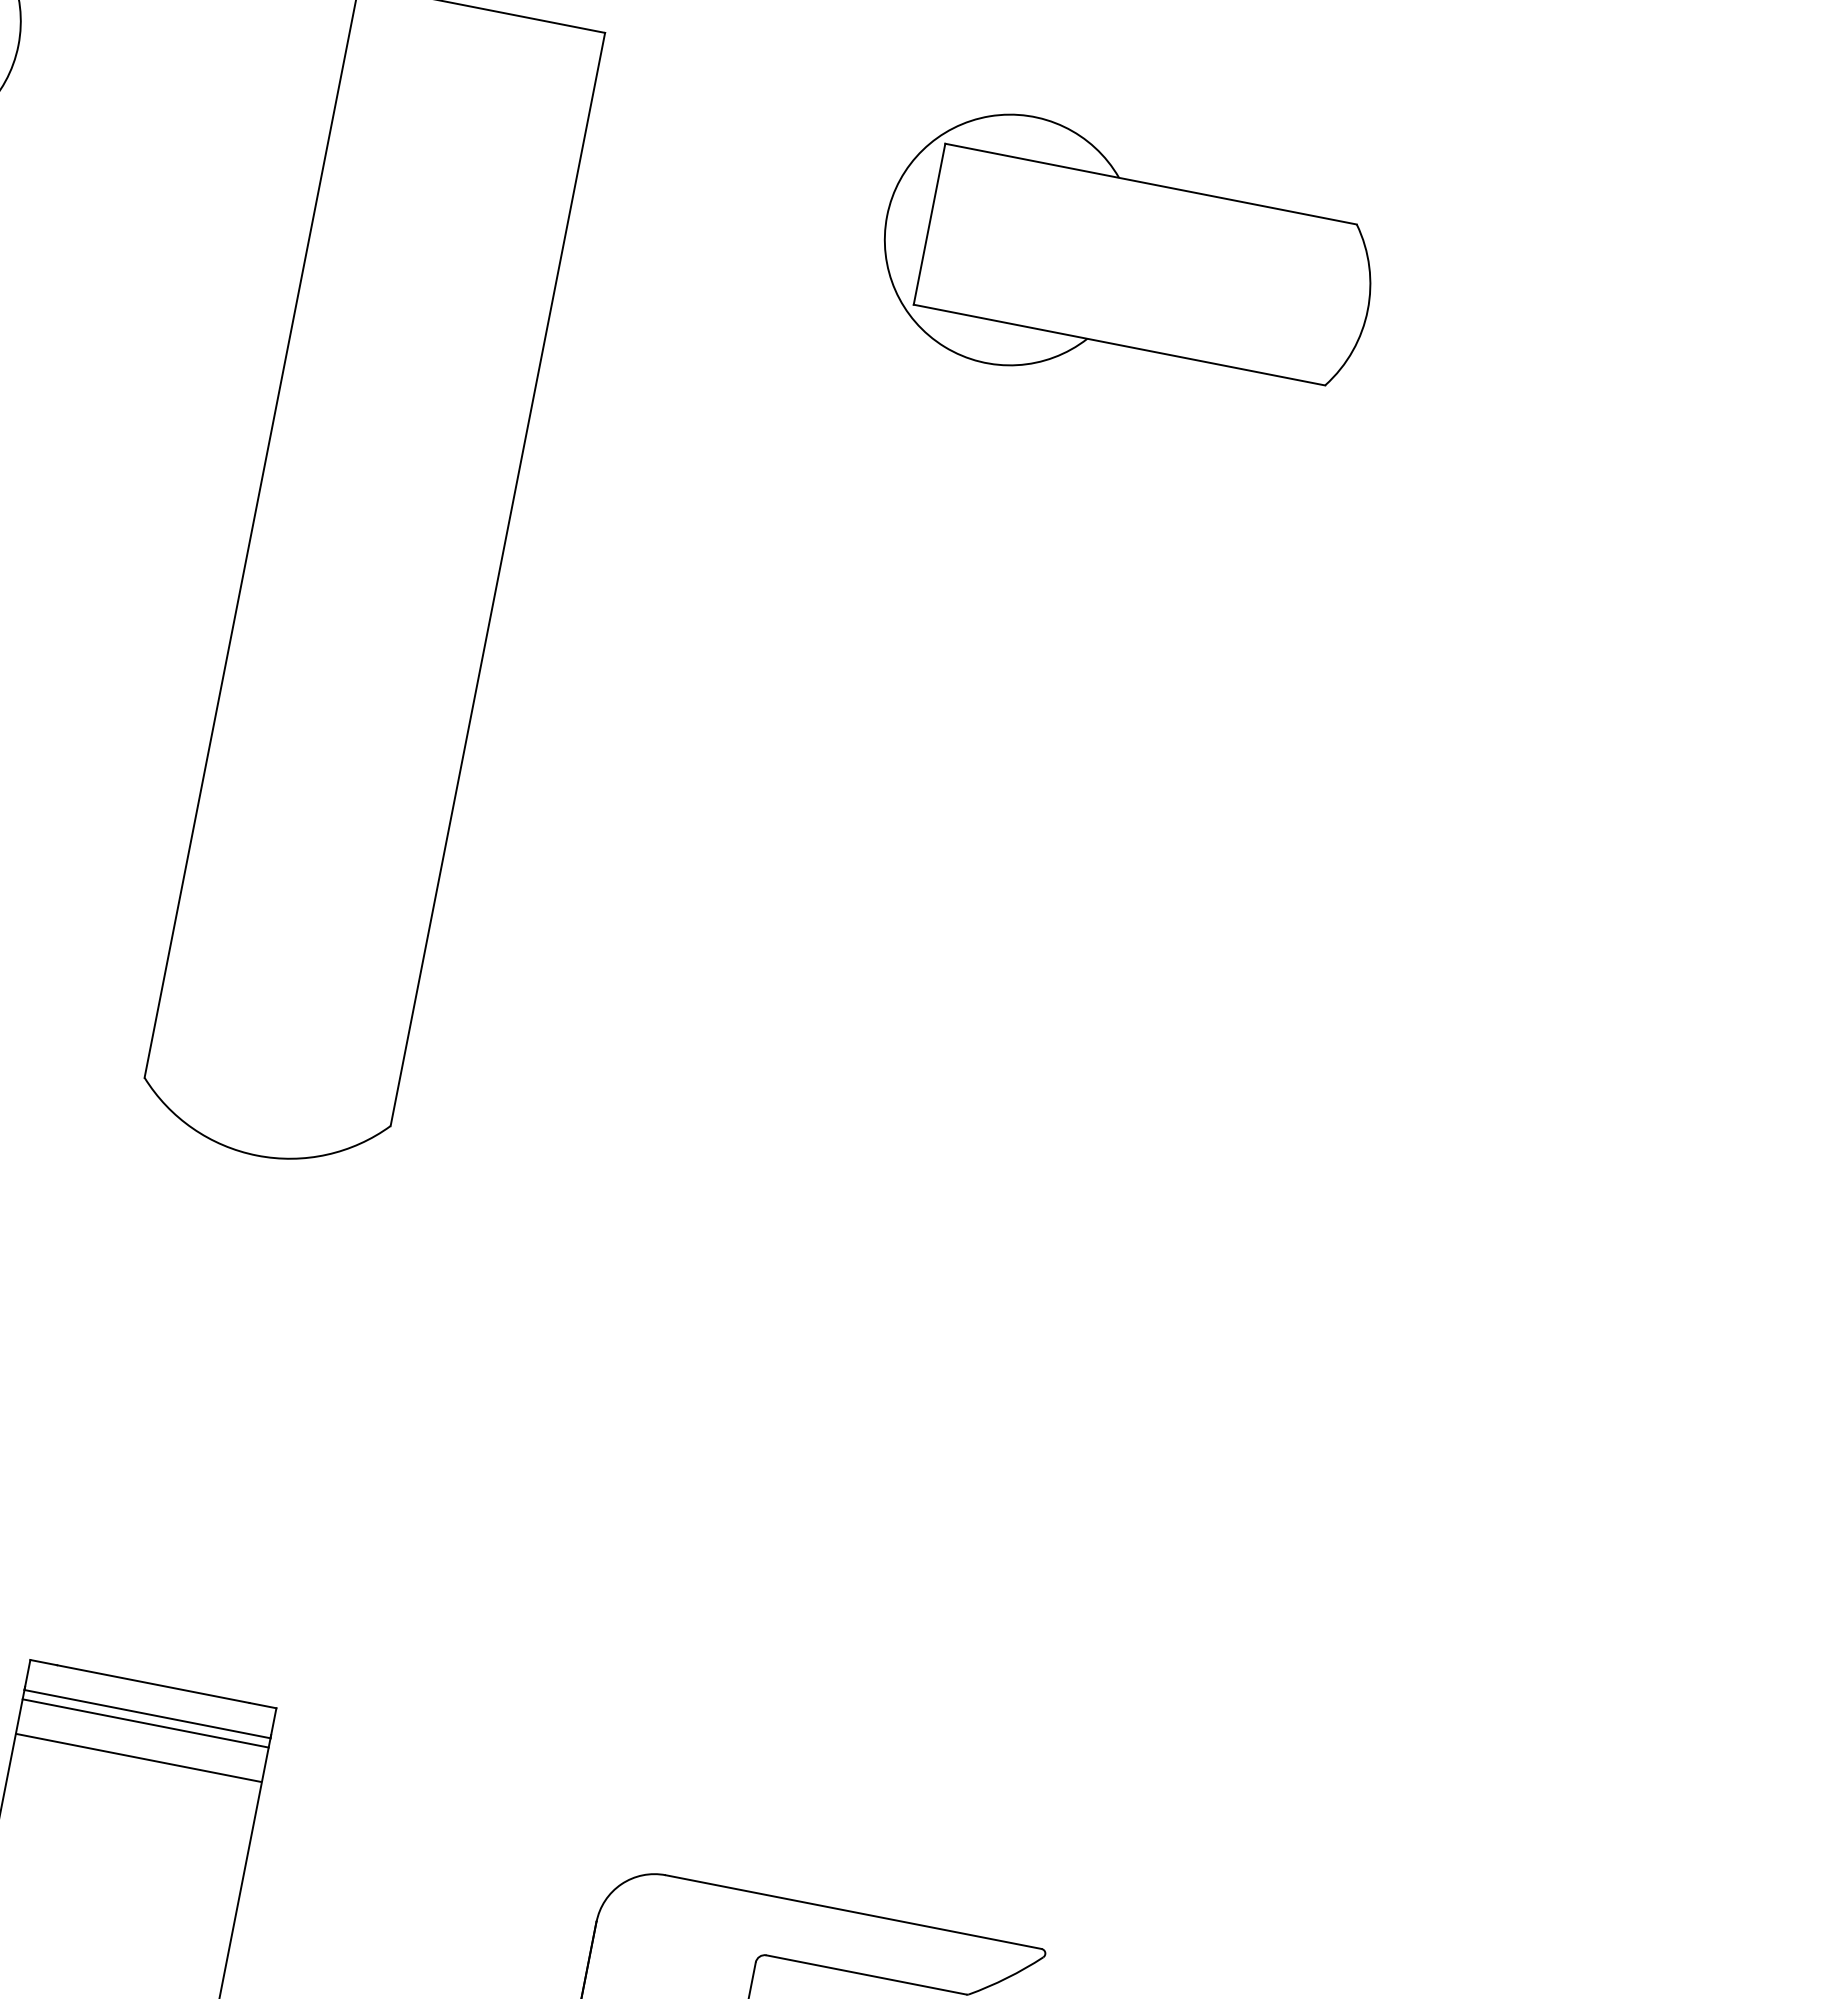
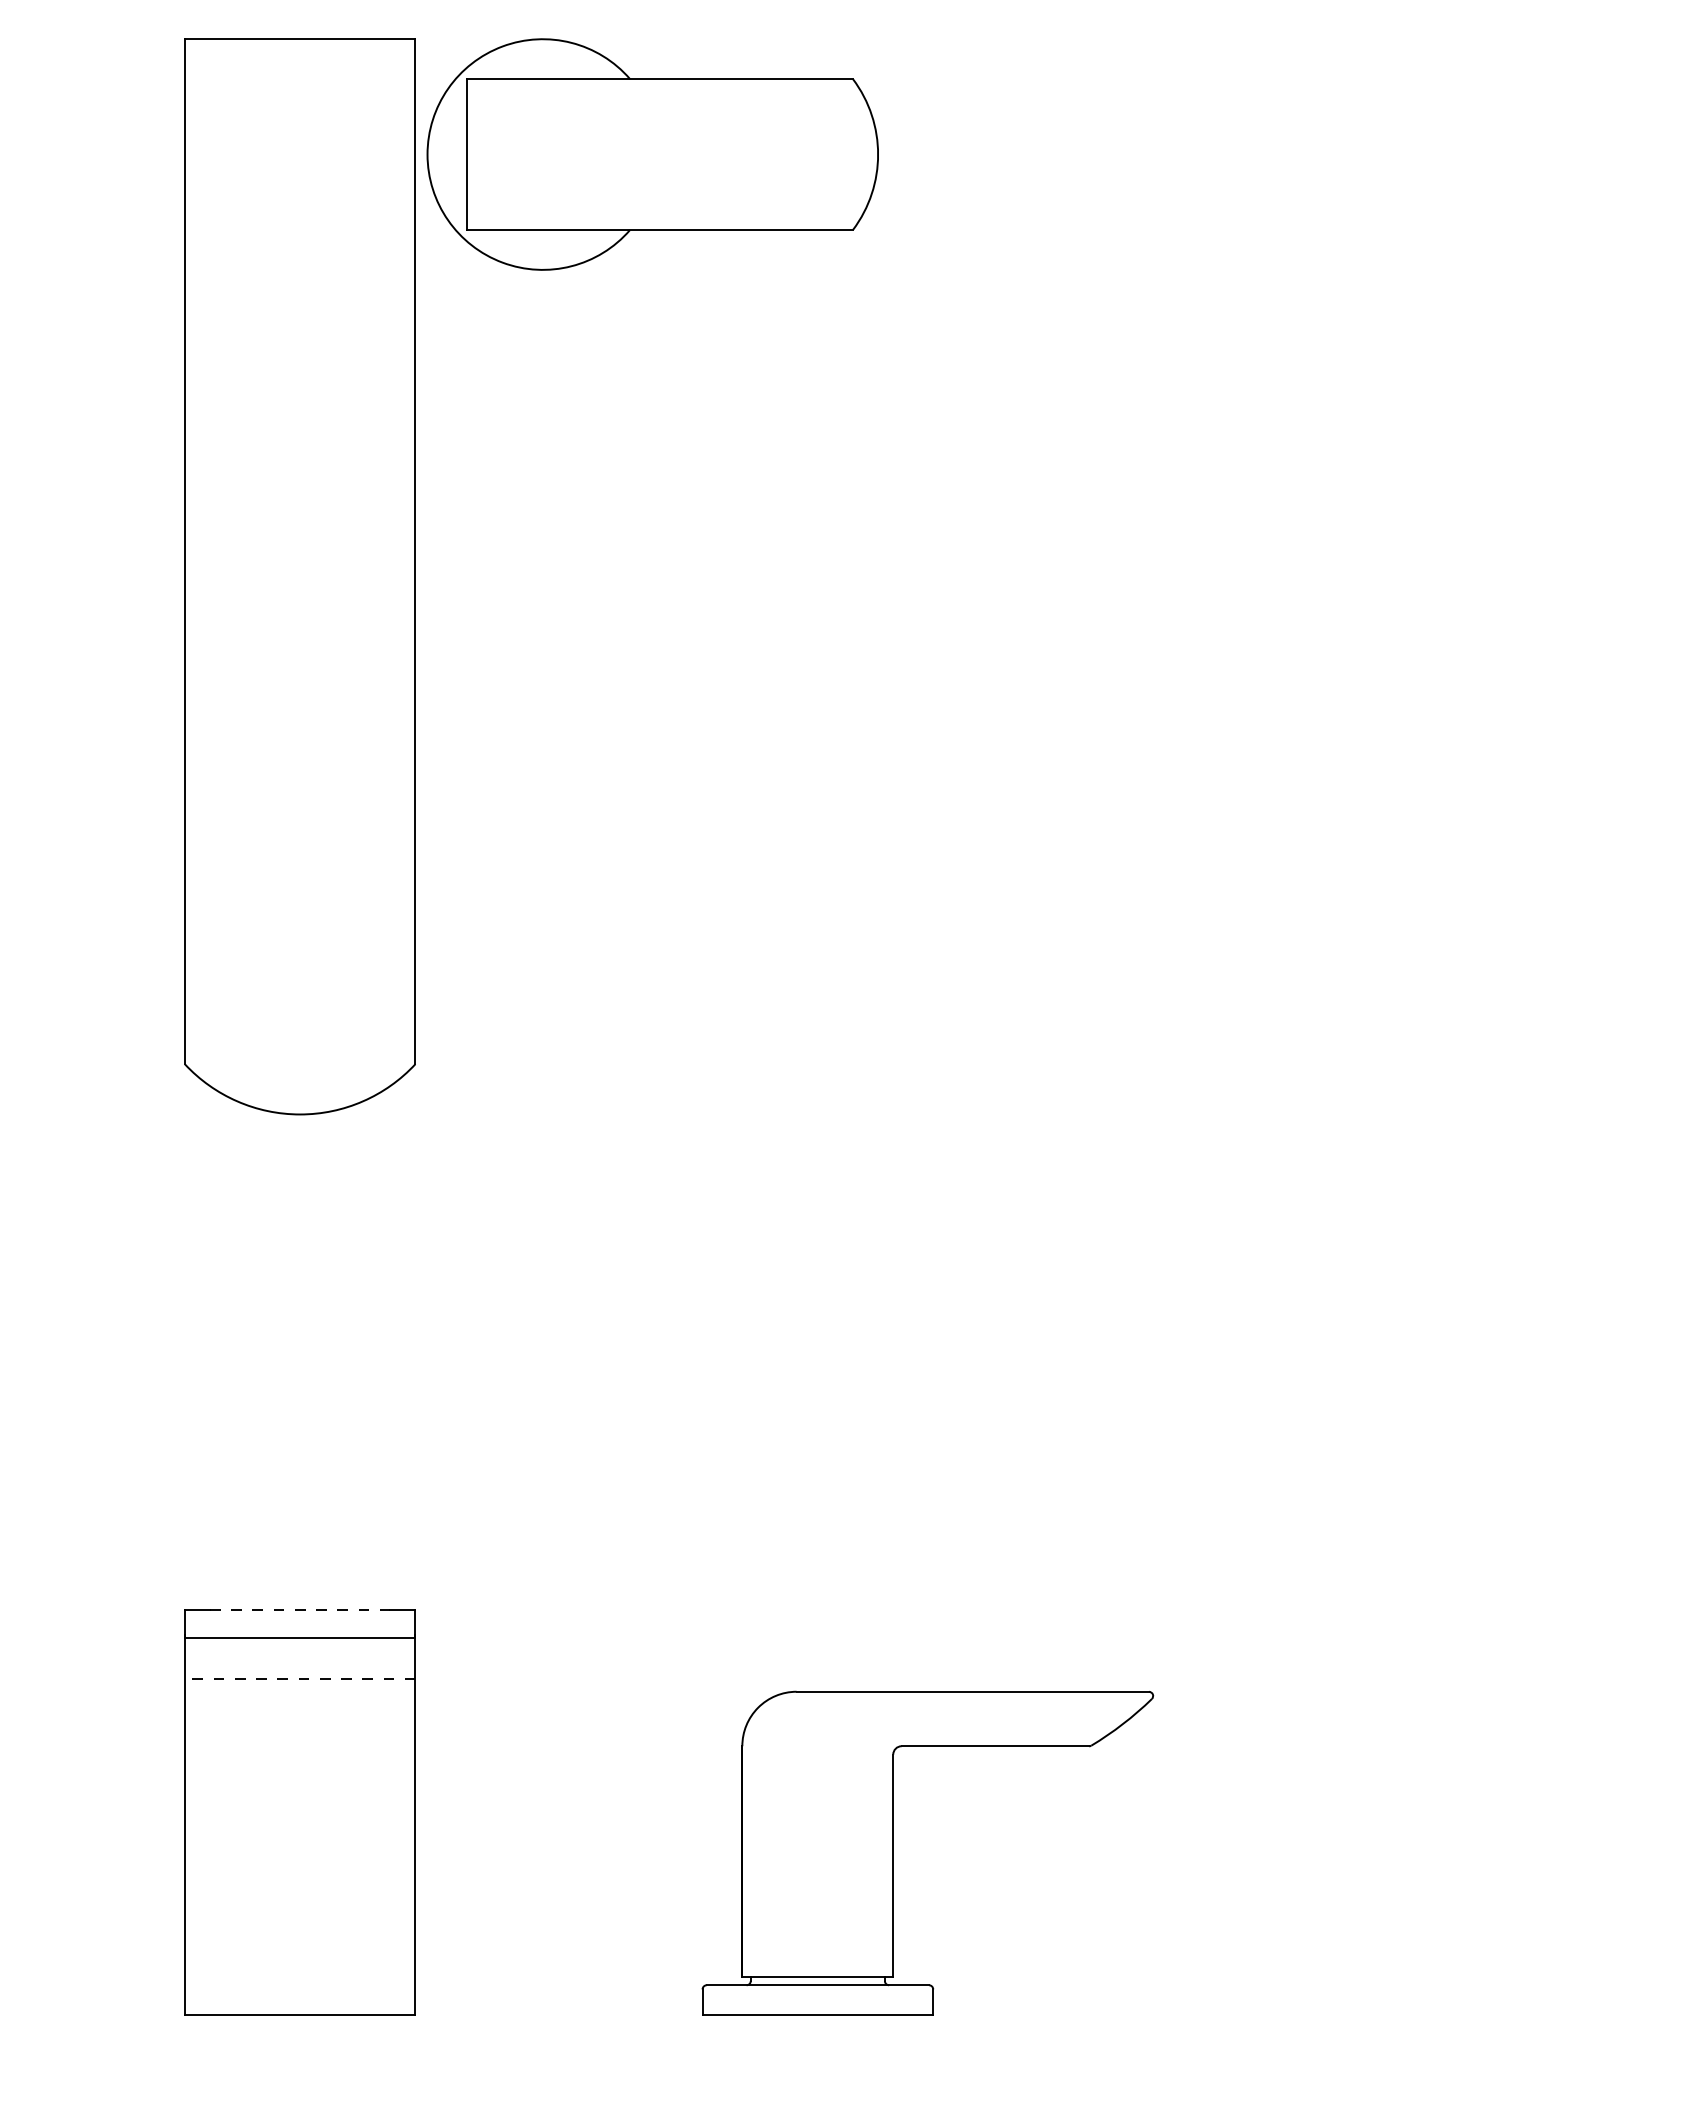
part: (1127, 262) -> (652, 154), moved
line: (153, 1683) -> (300, 1609), solid -> dashed
line: (145, 1722) -> (299, 1646), removed
line: (138, 1758) -> (299, 1679), solid -> dashed

